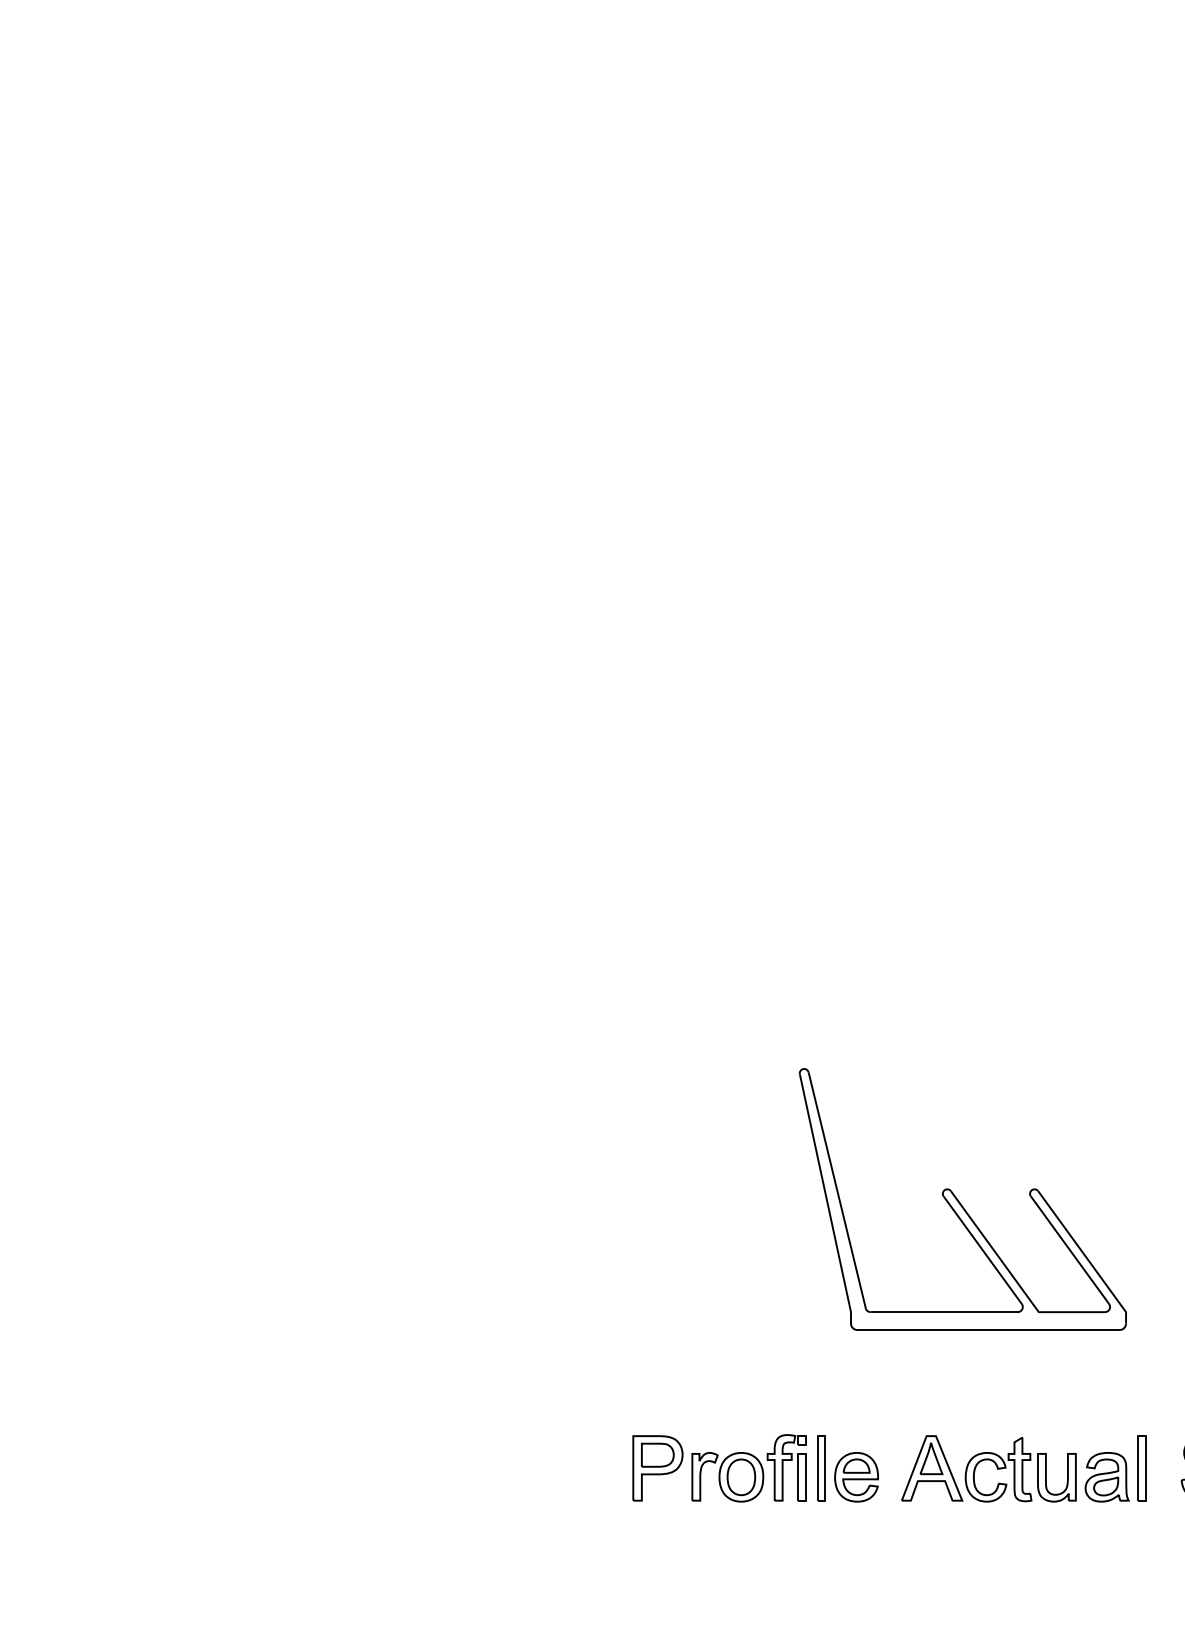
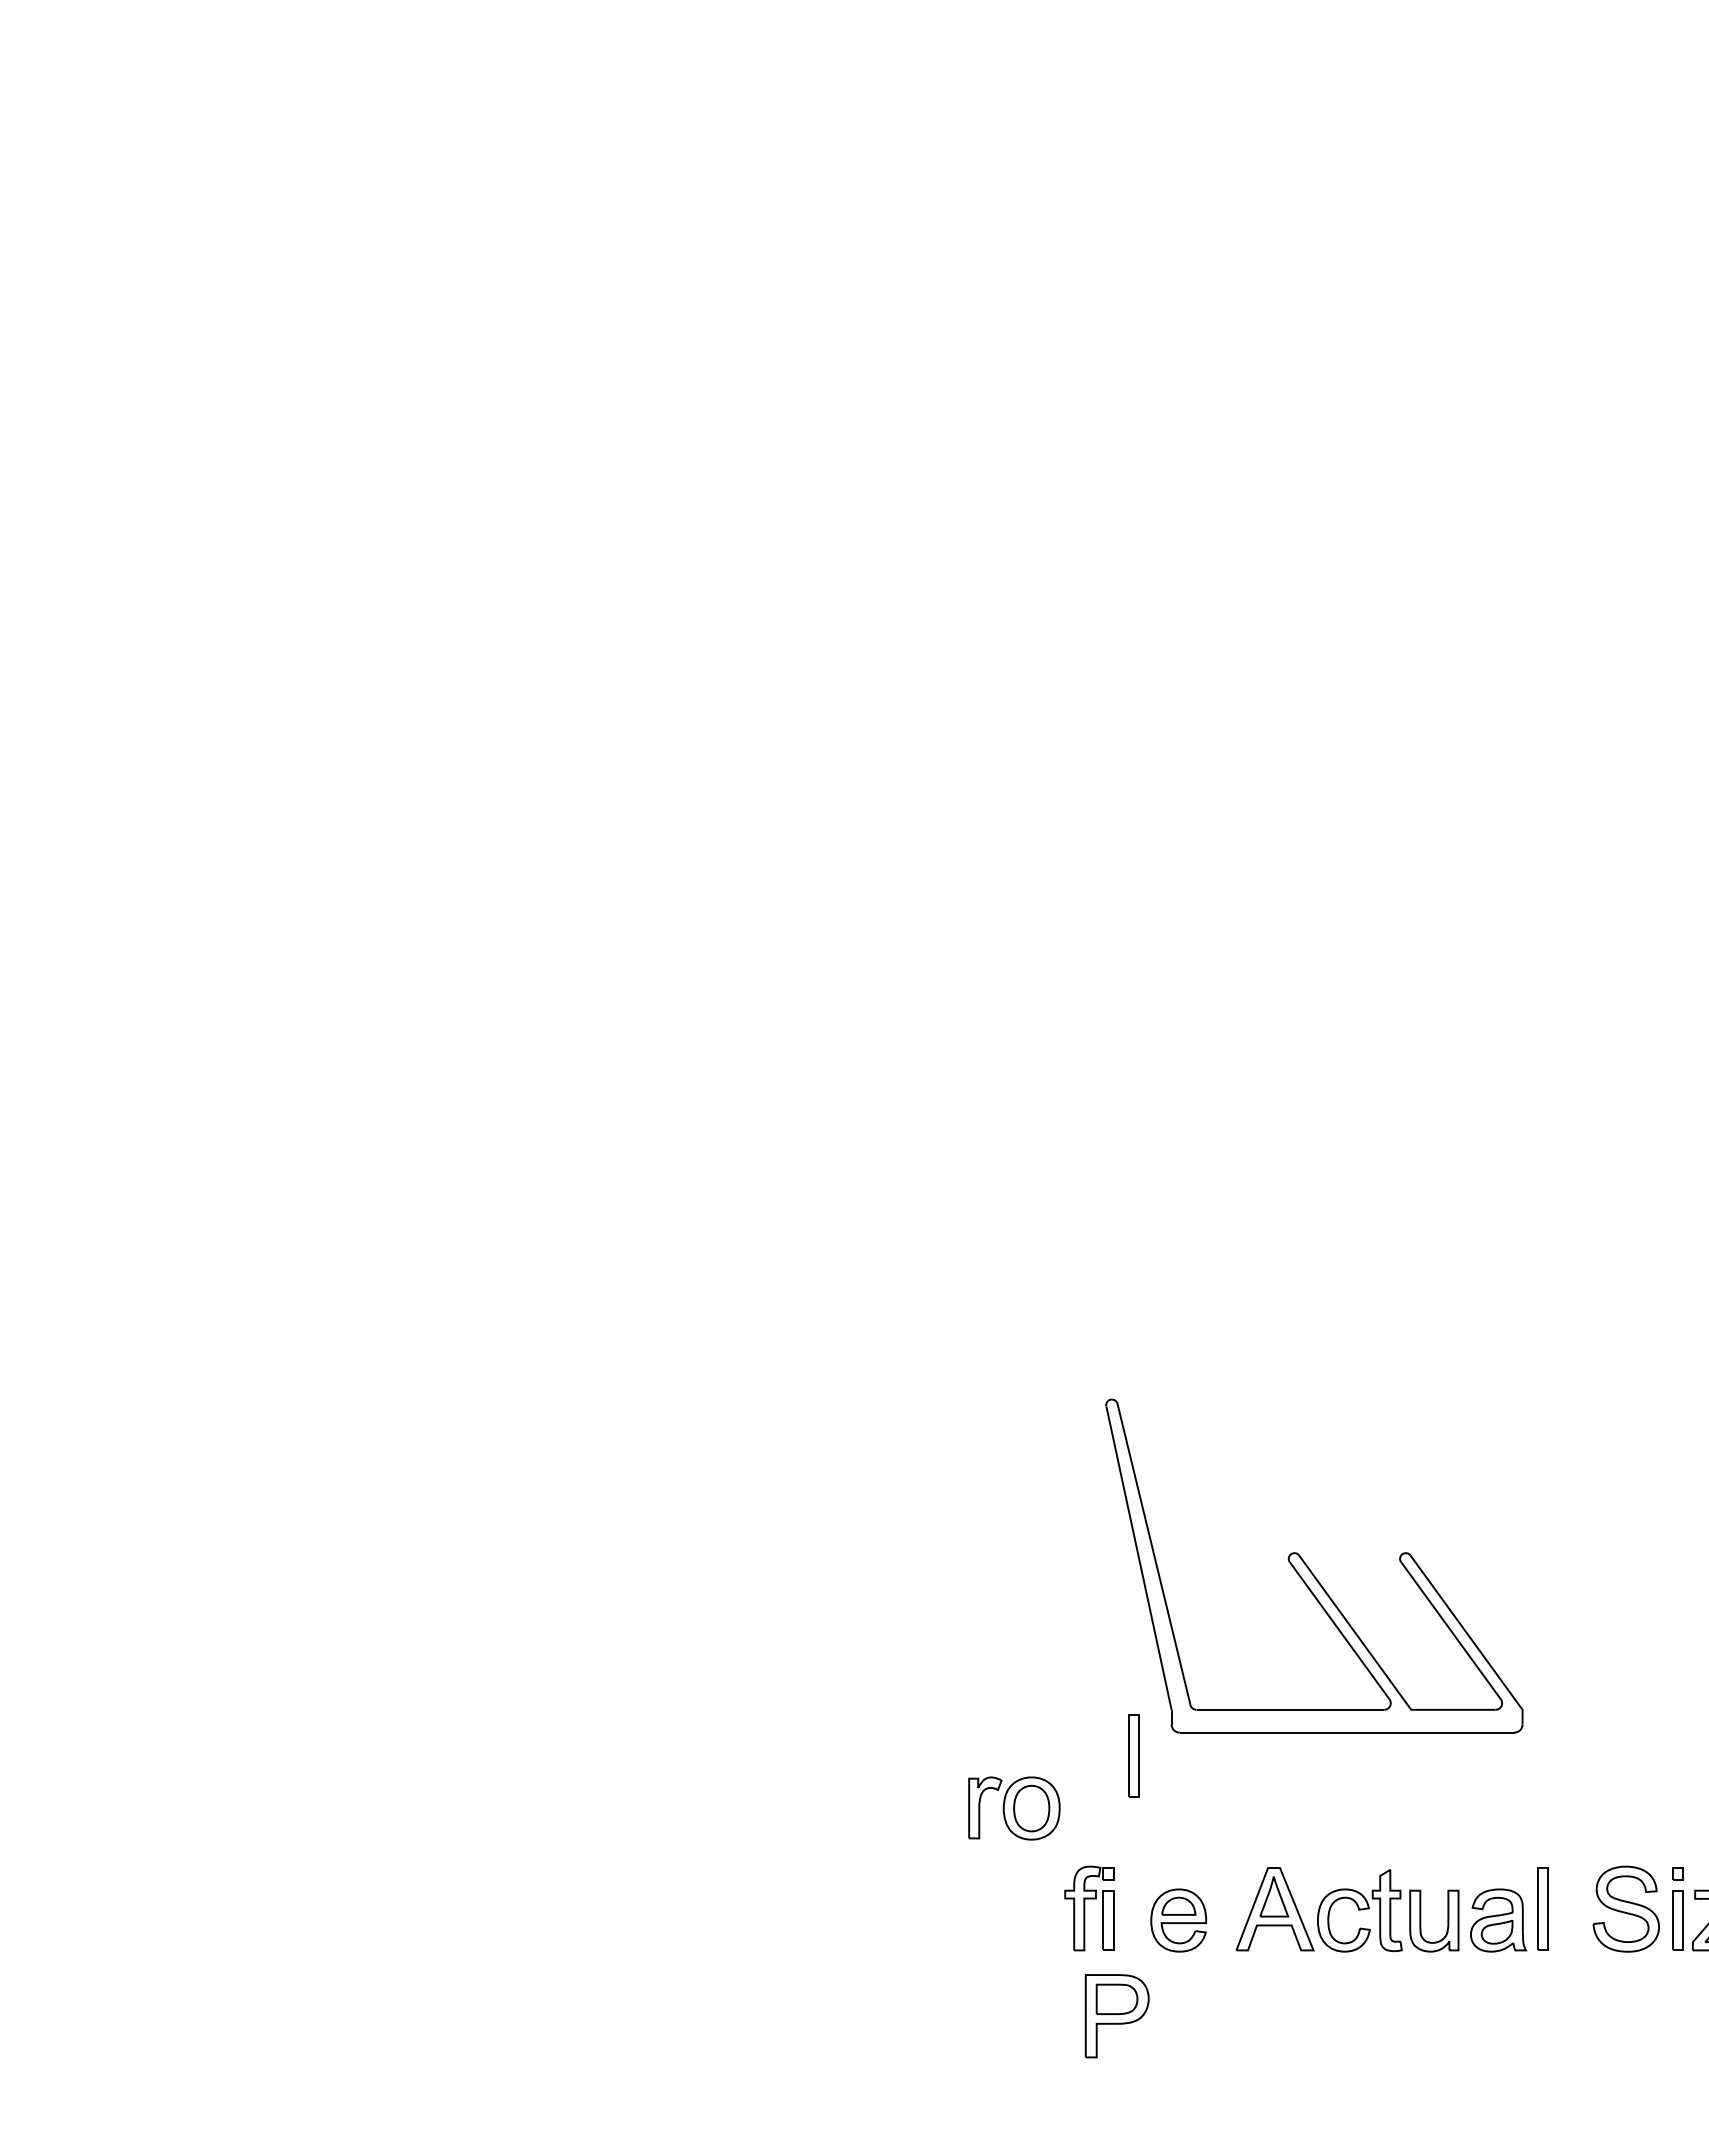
part: (821, 1467) -> (1133, 1755), moved
part: (657, 1468) -> (1116, 2016), moved
part: (727, 1477) -> (1014, 1808), moved

